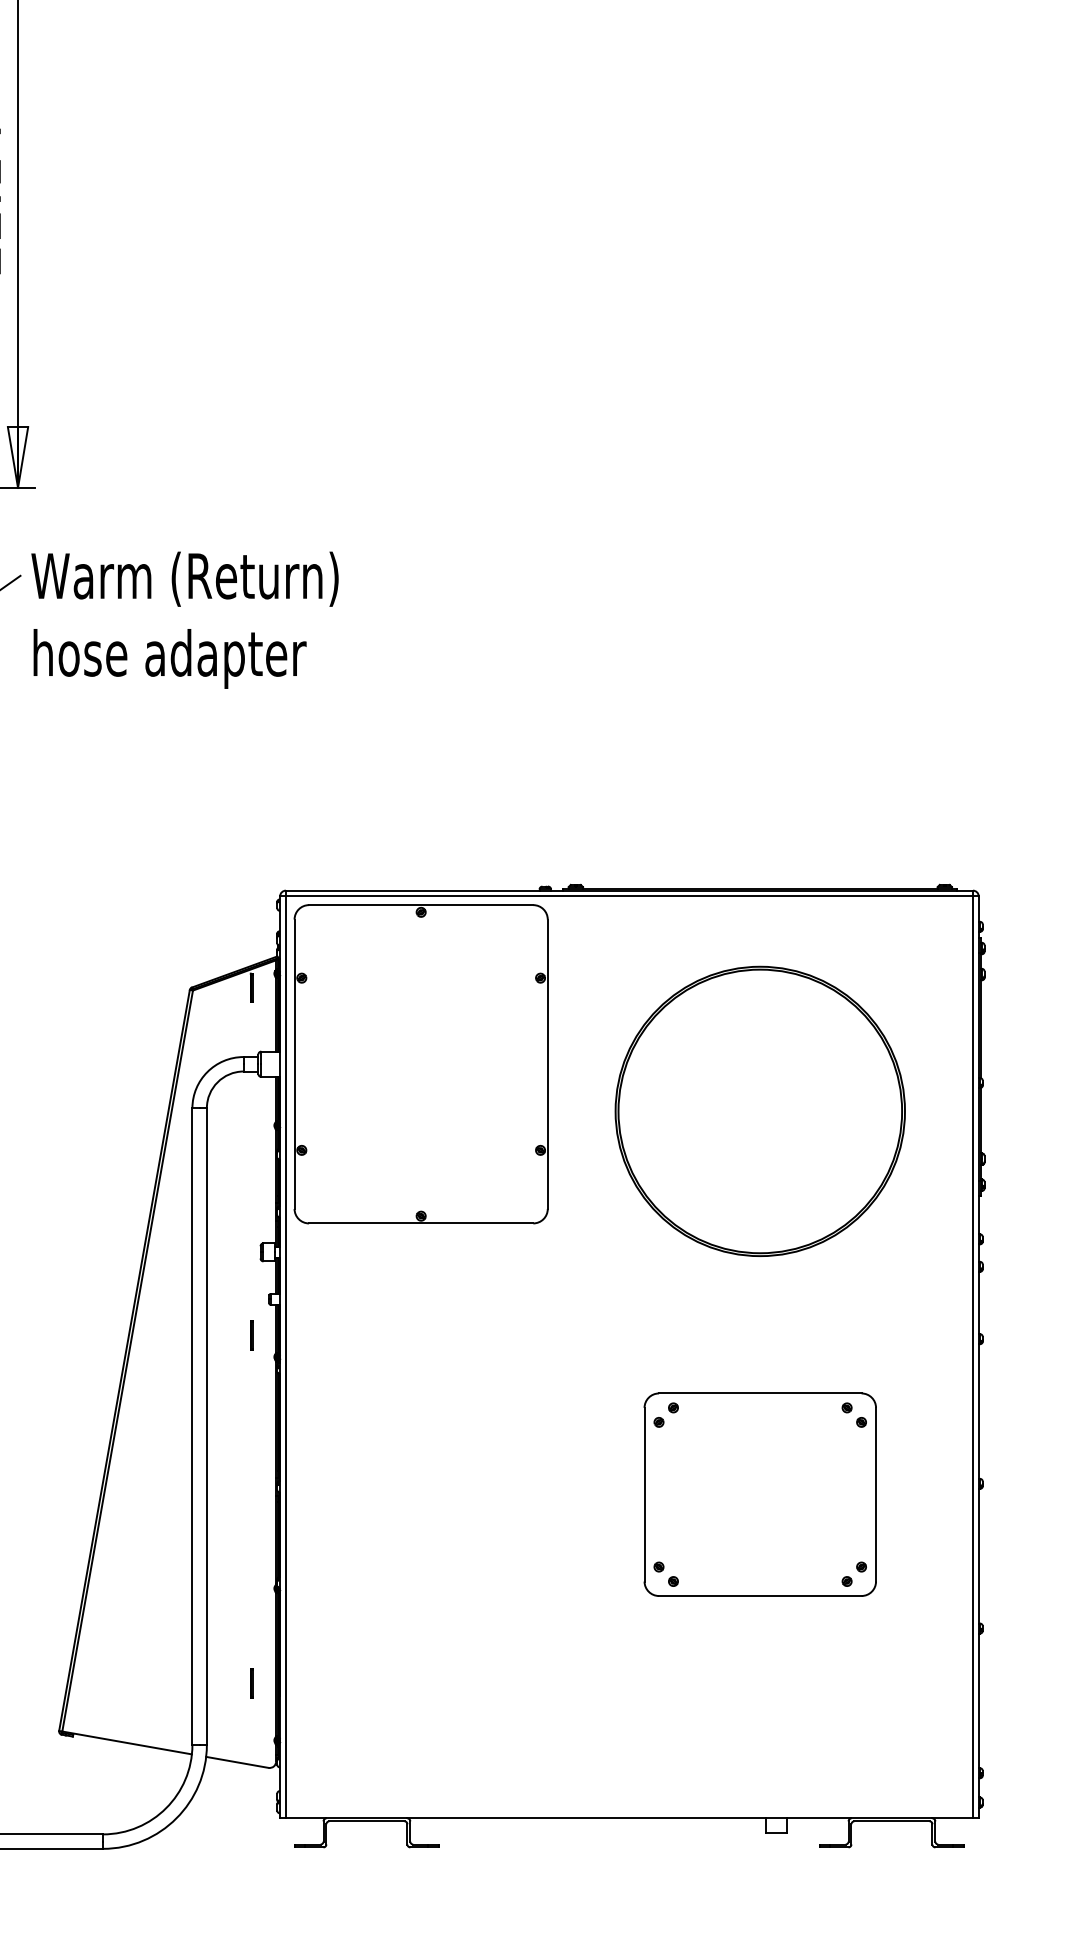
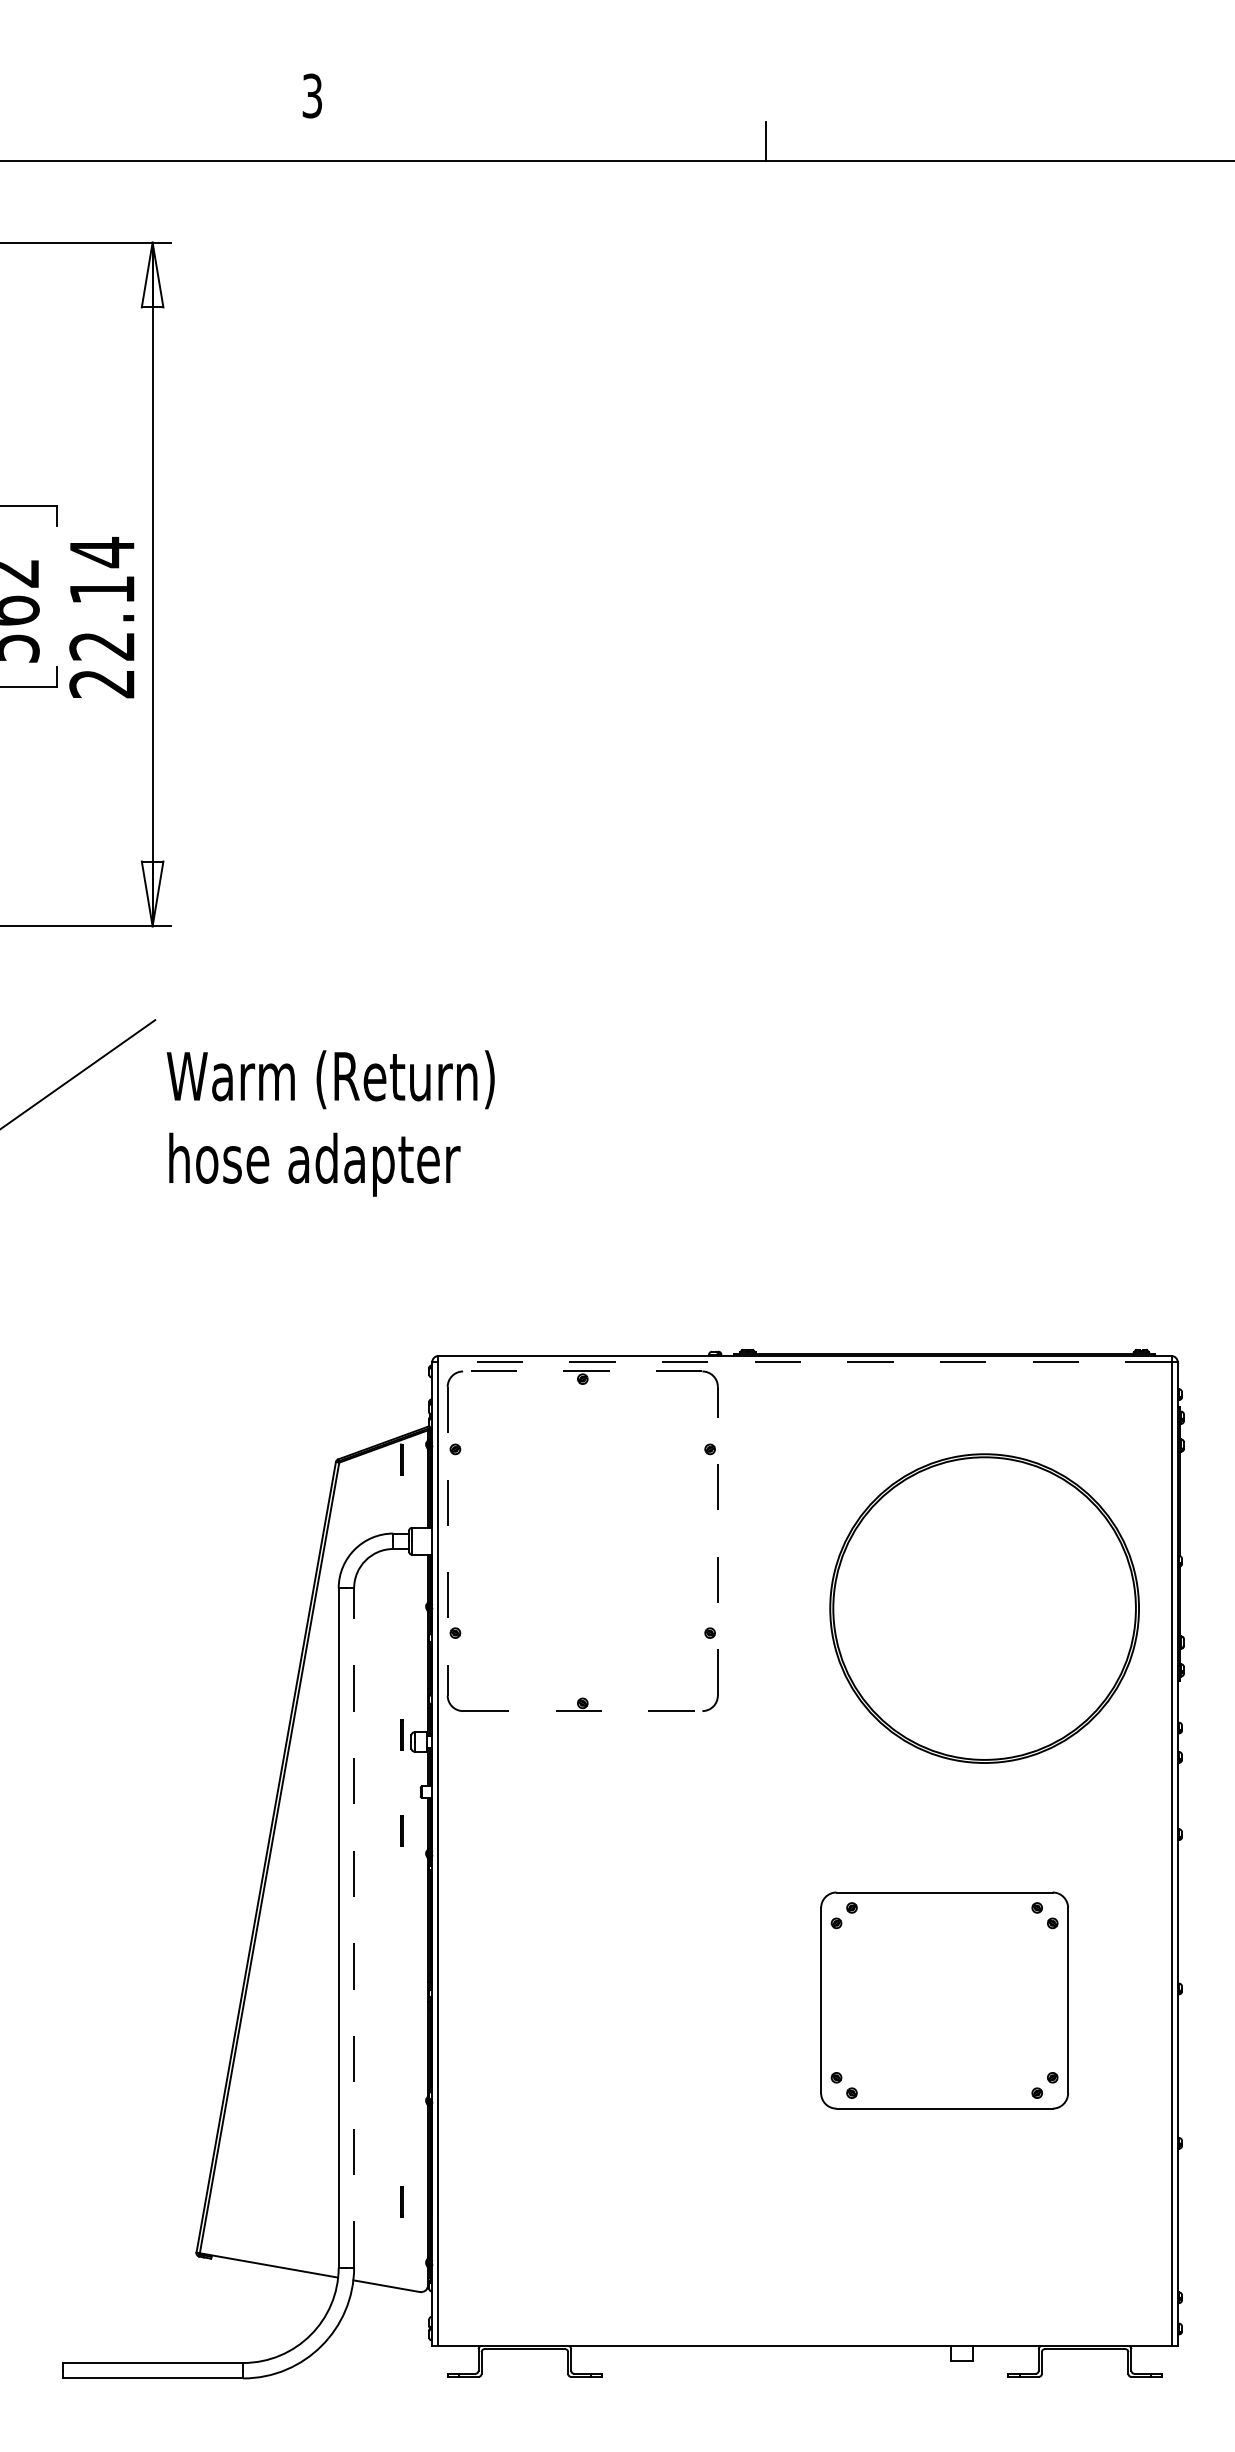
text: (184, 620) -> (330, 1123), moved
line: (629, 896) -> (805, 1362), solid -> dashed
line: (420, 905) -> (582, 1371), solid -> dashed
line: (547, 1063) -> (717, 1540), solid -> dashed
line: (294, 1064) -> (447, 1541), solid -> dashed
part: (760, 1111) -> (984, 1608), moved
line: (420, 1223) -> (582, 1711), solid -> dashed
line: (251, 1245) -> (401, 1734), added
line: (207, 1426) -> (354, 1927), solid -> dashed

